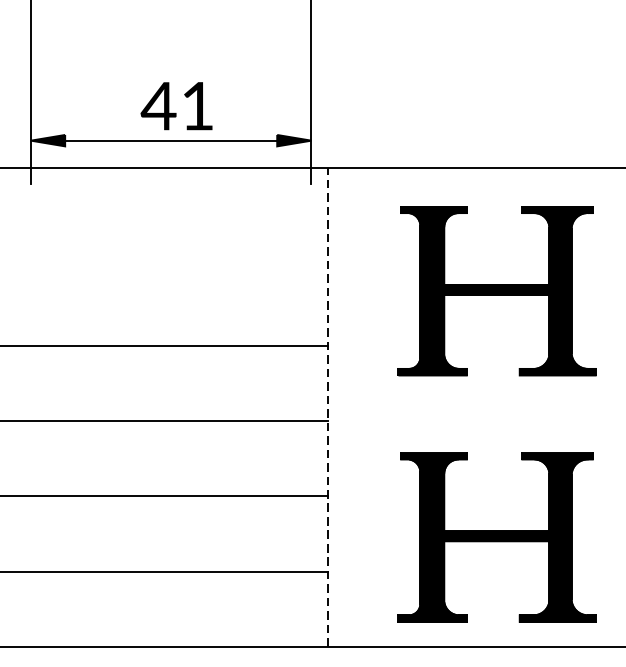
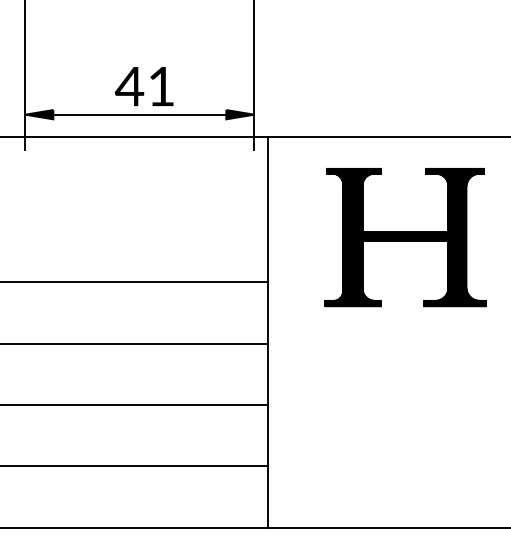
line: (328, 406) -> (268, 331), dashed -> solid
part: (496, 537) -> (405, 438), removed

